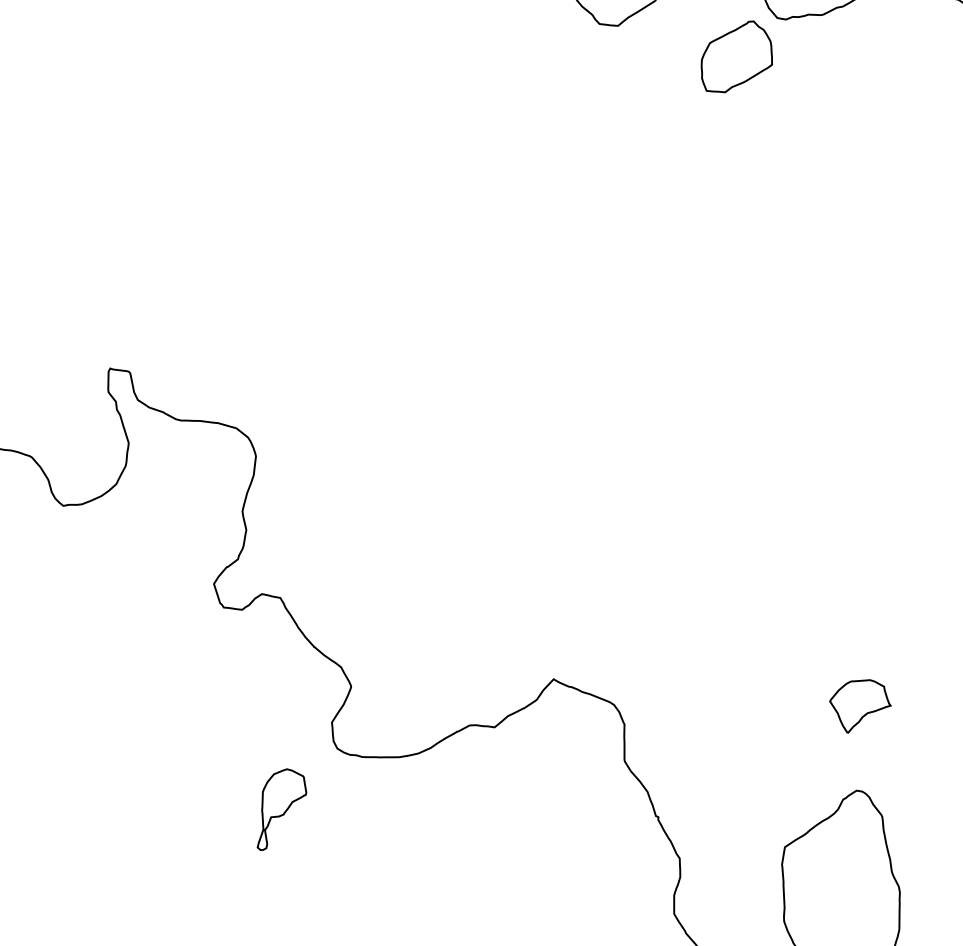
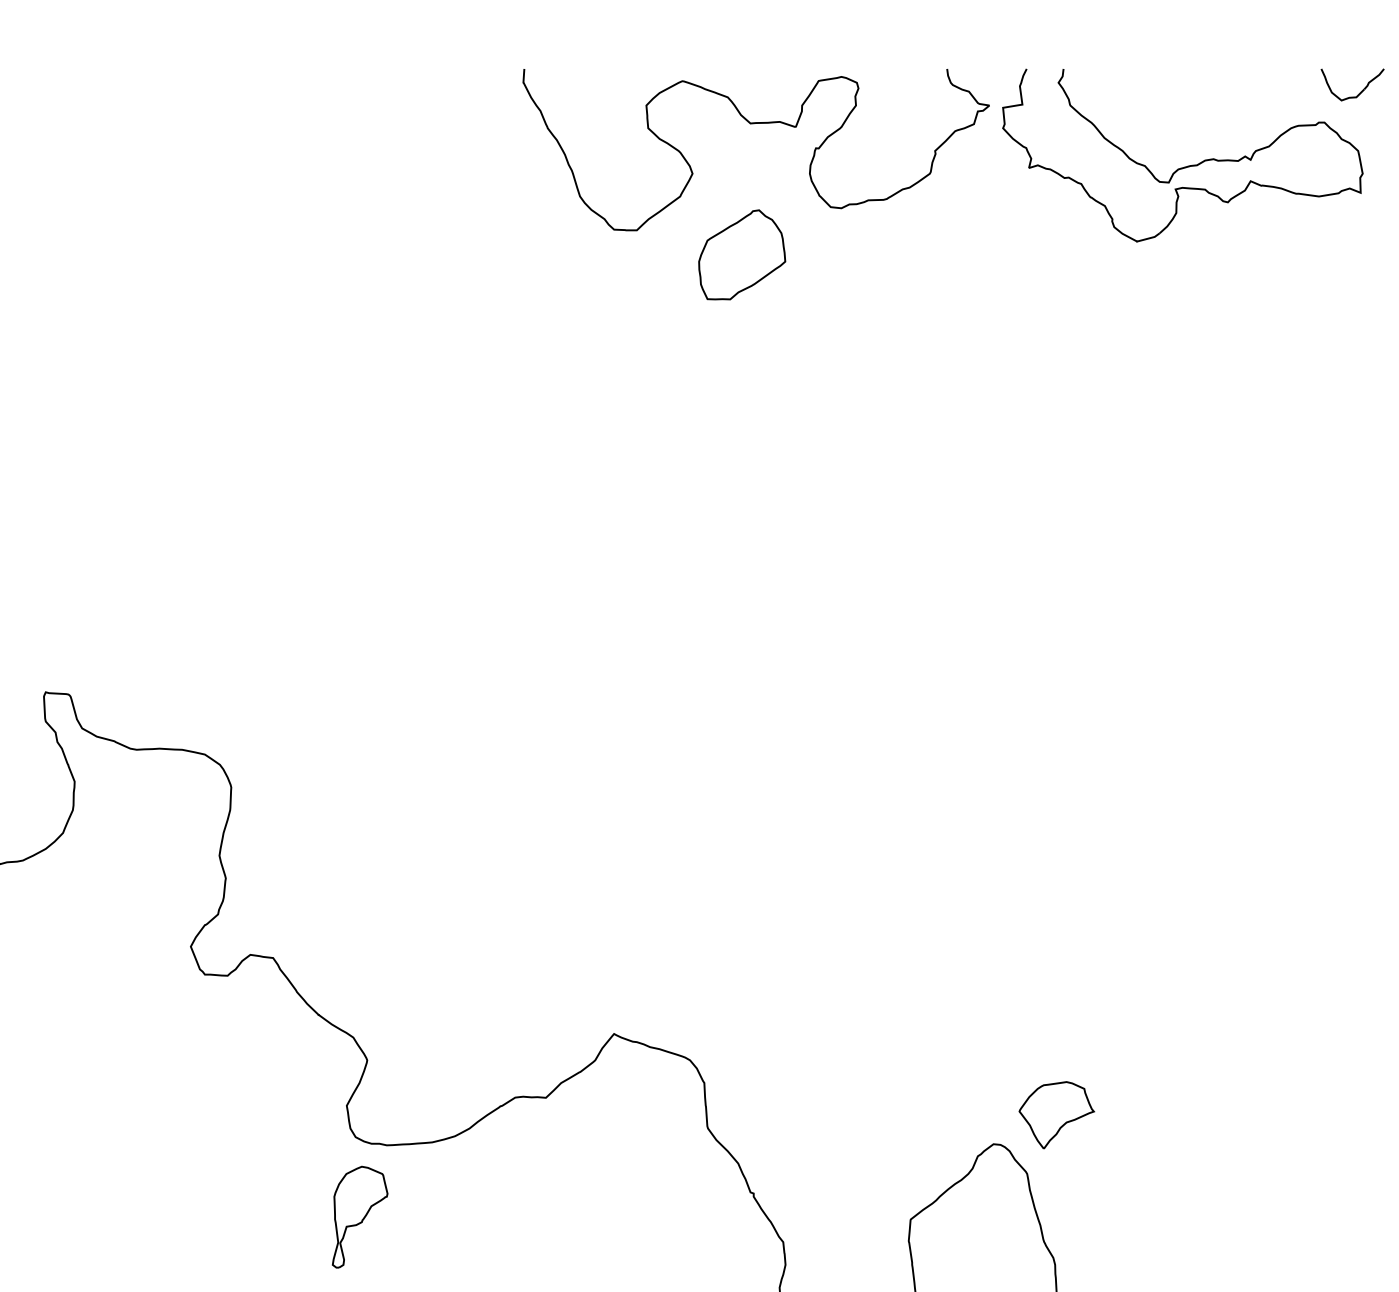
part: (737, 56) -> (742, 254), moved
part: (859, 706) -> (1056, 1115), moved
part: (283, 809) -> (360, 1216), moved

